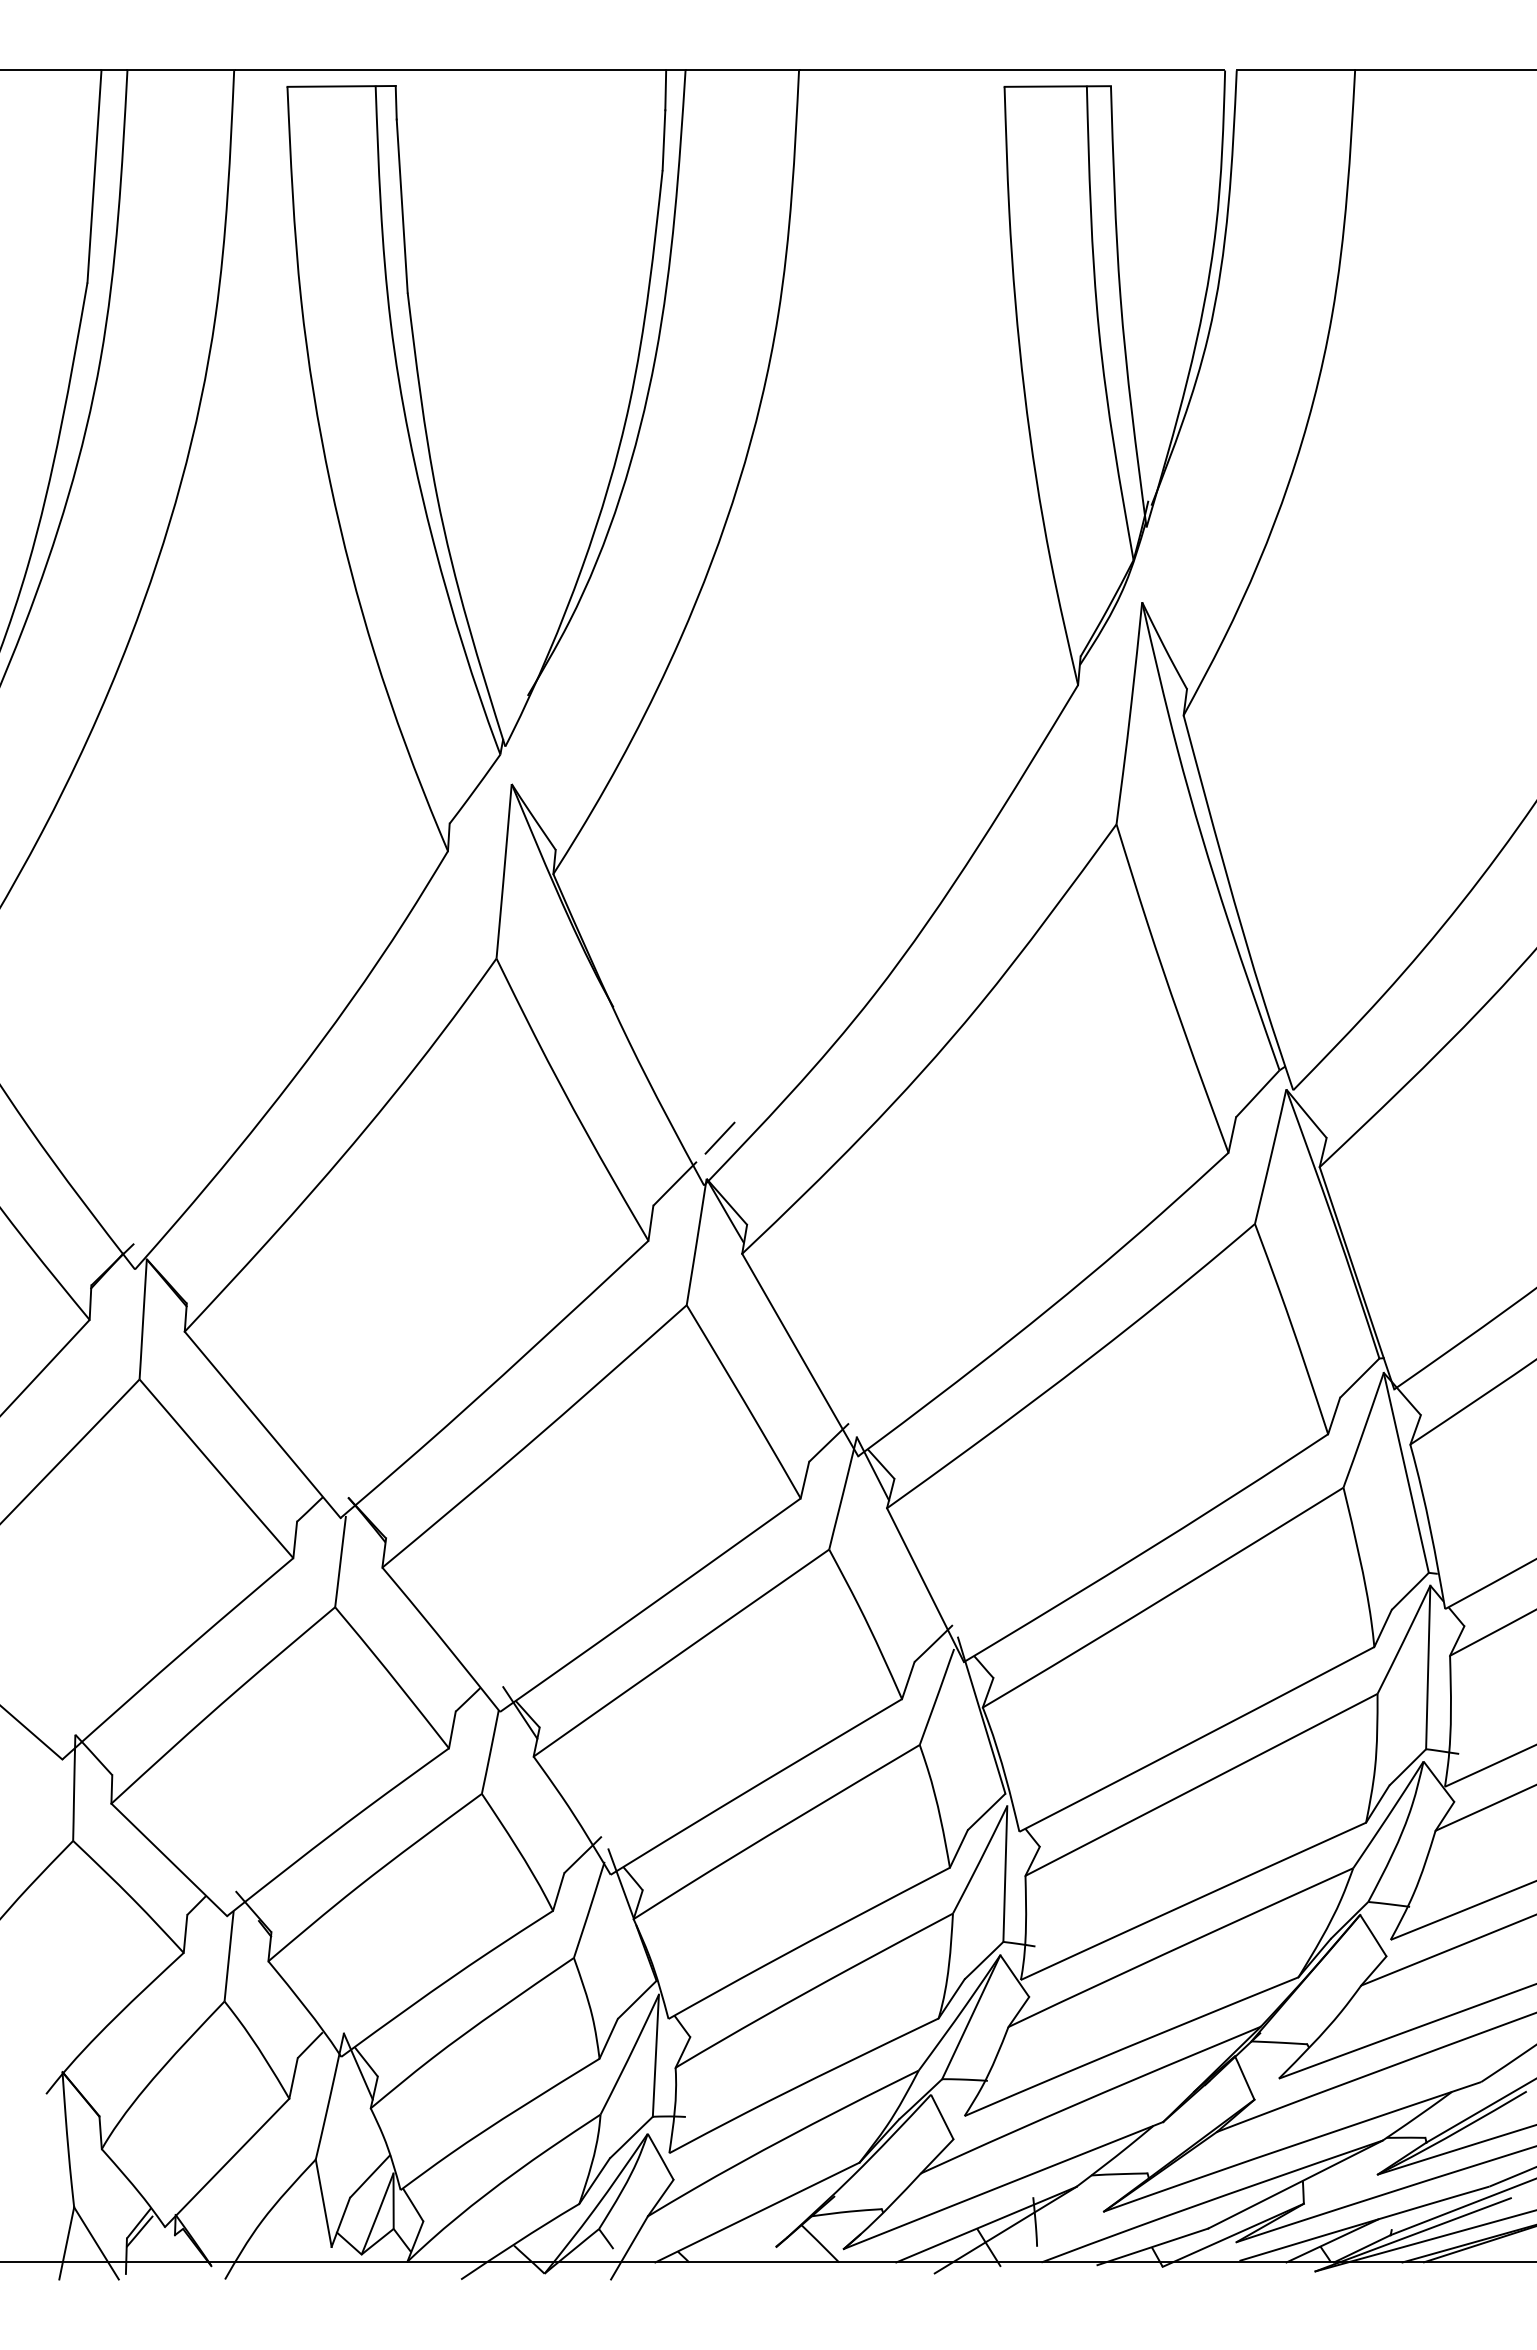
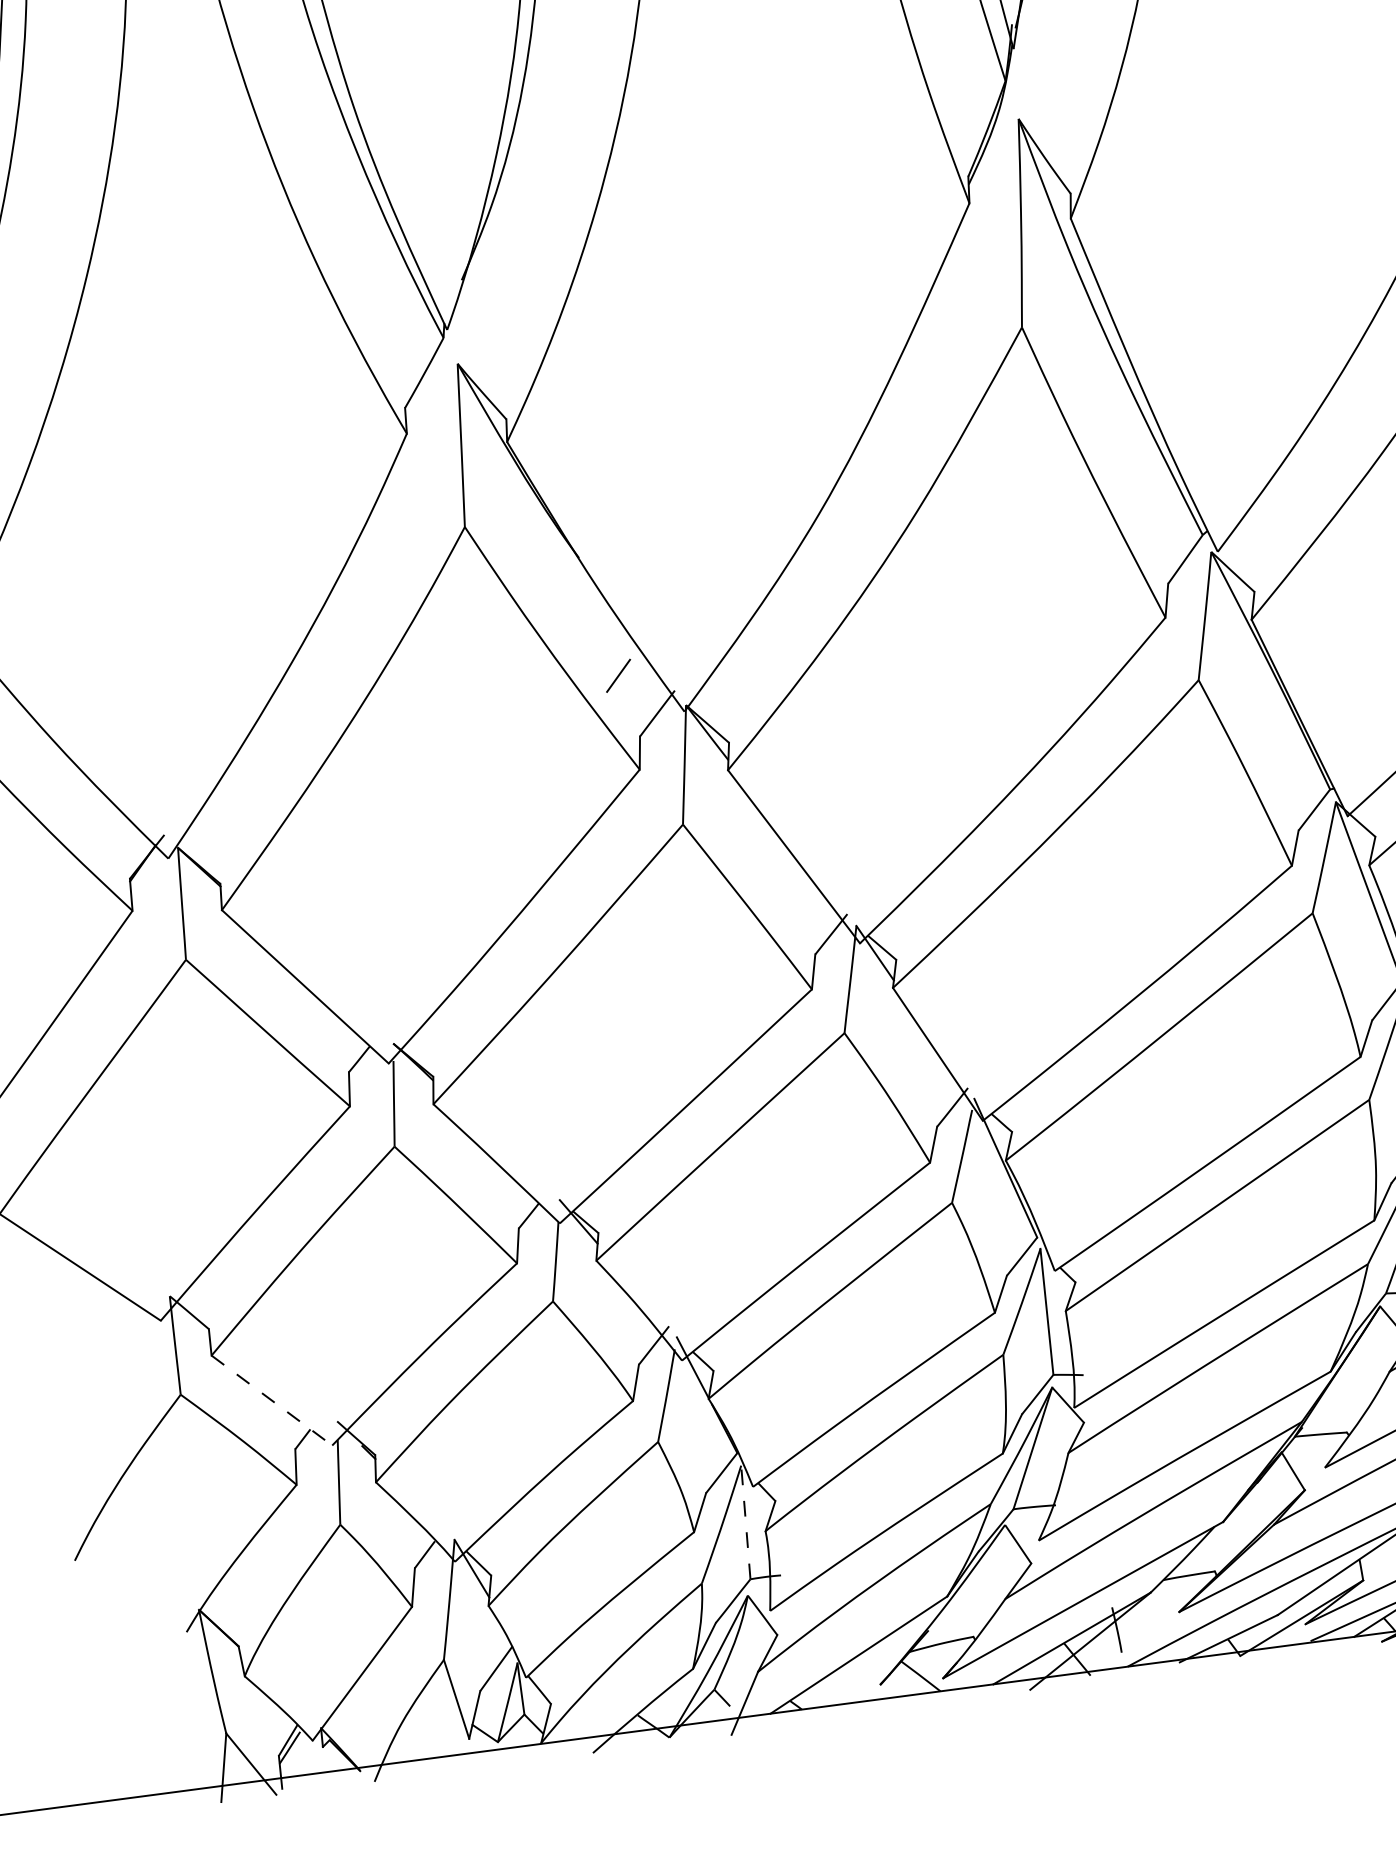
line: (719, 1137) -> (617, 675), moved
line: (169, 1859) -> (272, 1400), solid -> dashed
line: (655, 2055) -> (745, 1522), solid -> dashed

